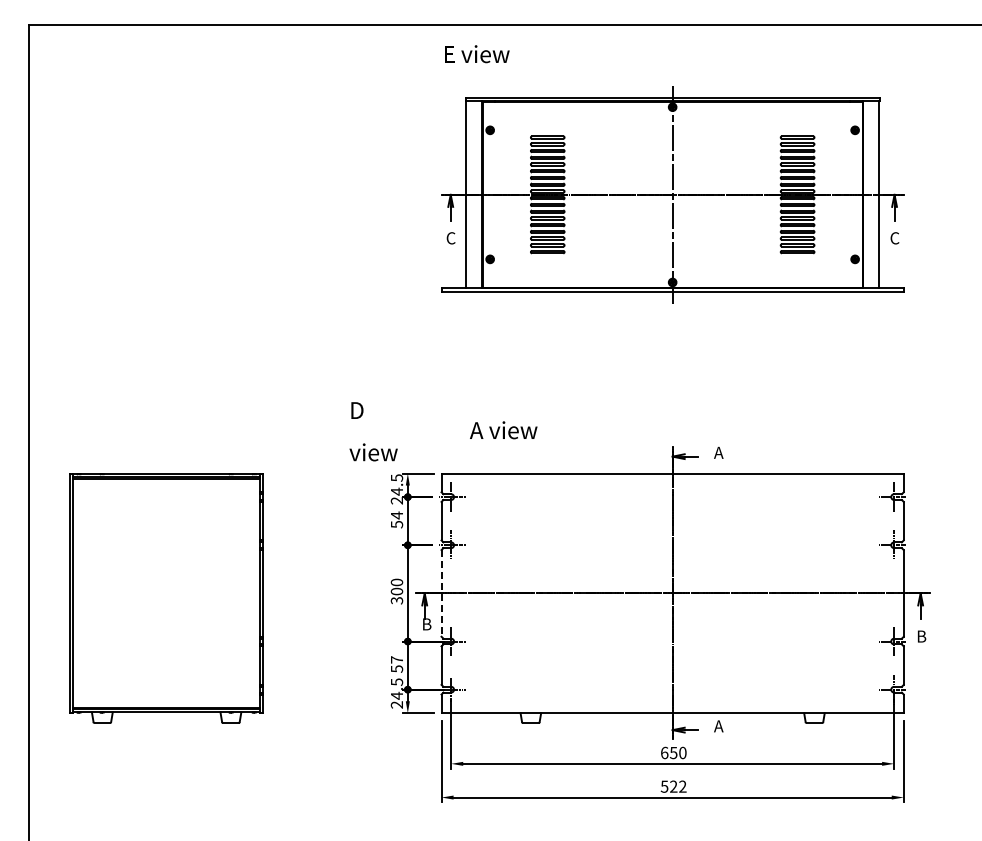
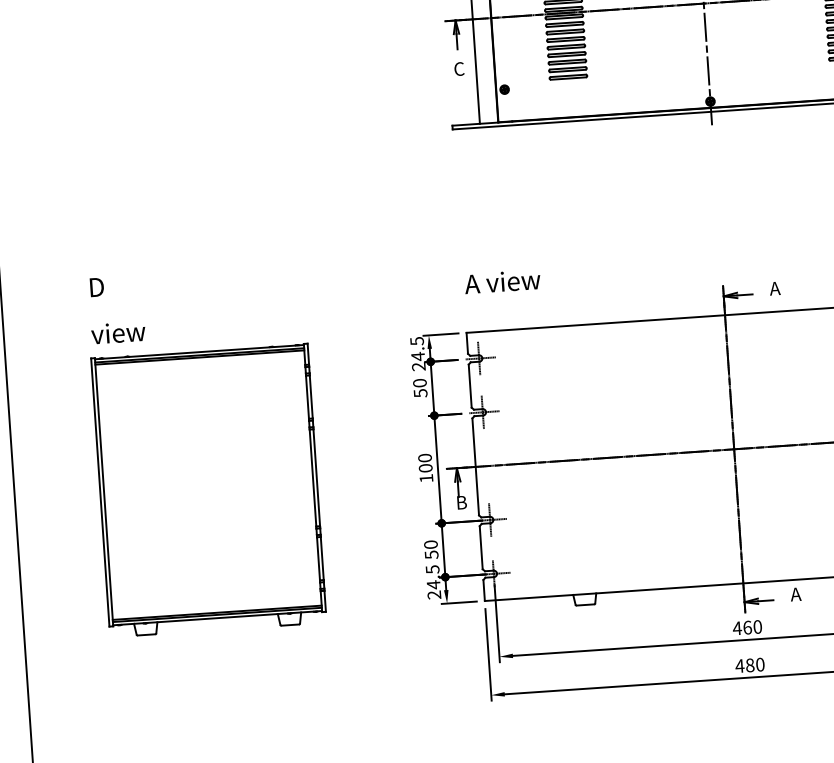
text: (503, 430) -> (502, 282), moved
text: (373, 431) -> (116, 309), moved
text: (396, 515) -> (419, 383), 54 -> 50
line: (441, 593) -> (475, 467), dashed -> solid
part: (166, 598) -> (208, 490), moved
text: (396, 600) -> (425, 478), 300 -> 100
text: (396, 659) -> (430, 544), 57 -> 50
text: (668, 752) -> (741, 627), 650 -> 460
text: (673, 786) -> (749, 665), 522 -> 480

